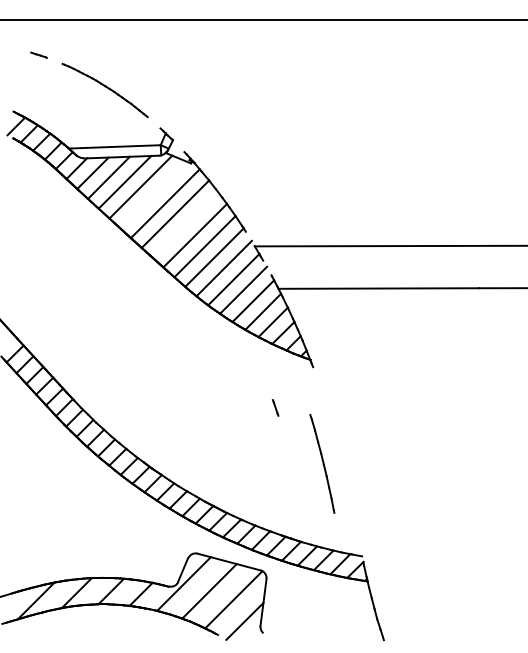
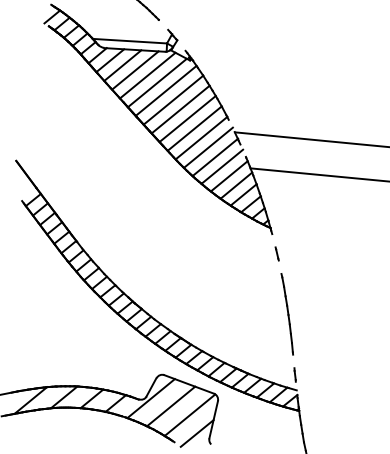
line: (153, 194) -> (157, 82), added
line: (185, 224) -> (180, 109), added
line: (275, 407) -> (277, 253), moved
part: (322, 463) -> (287, 313), moved
line: (357, 537) -> (294, 374), added

